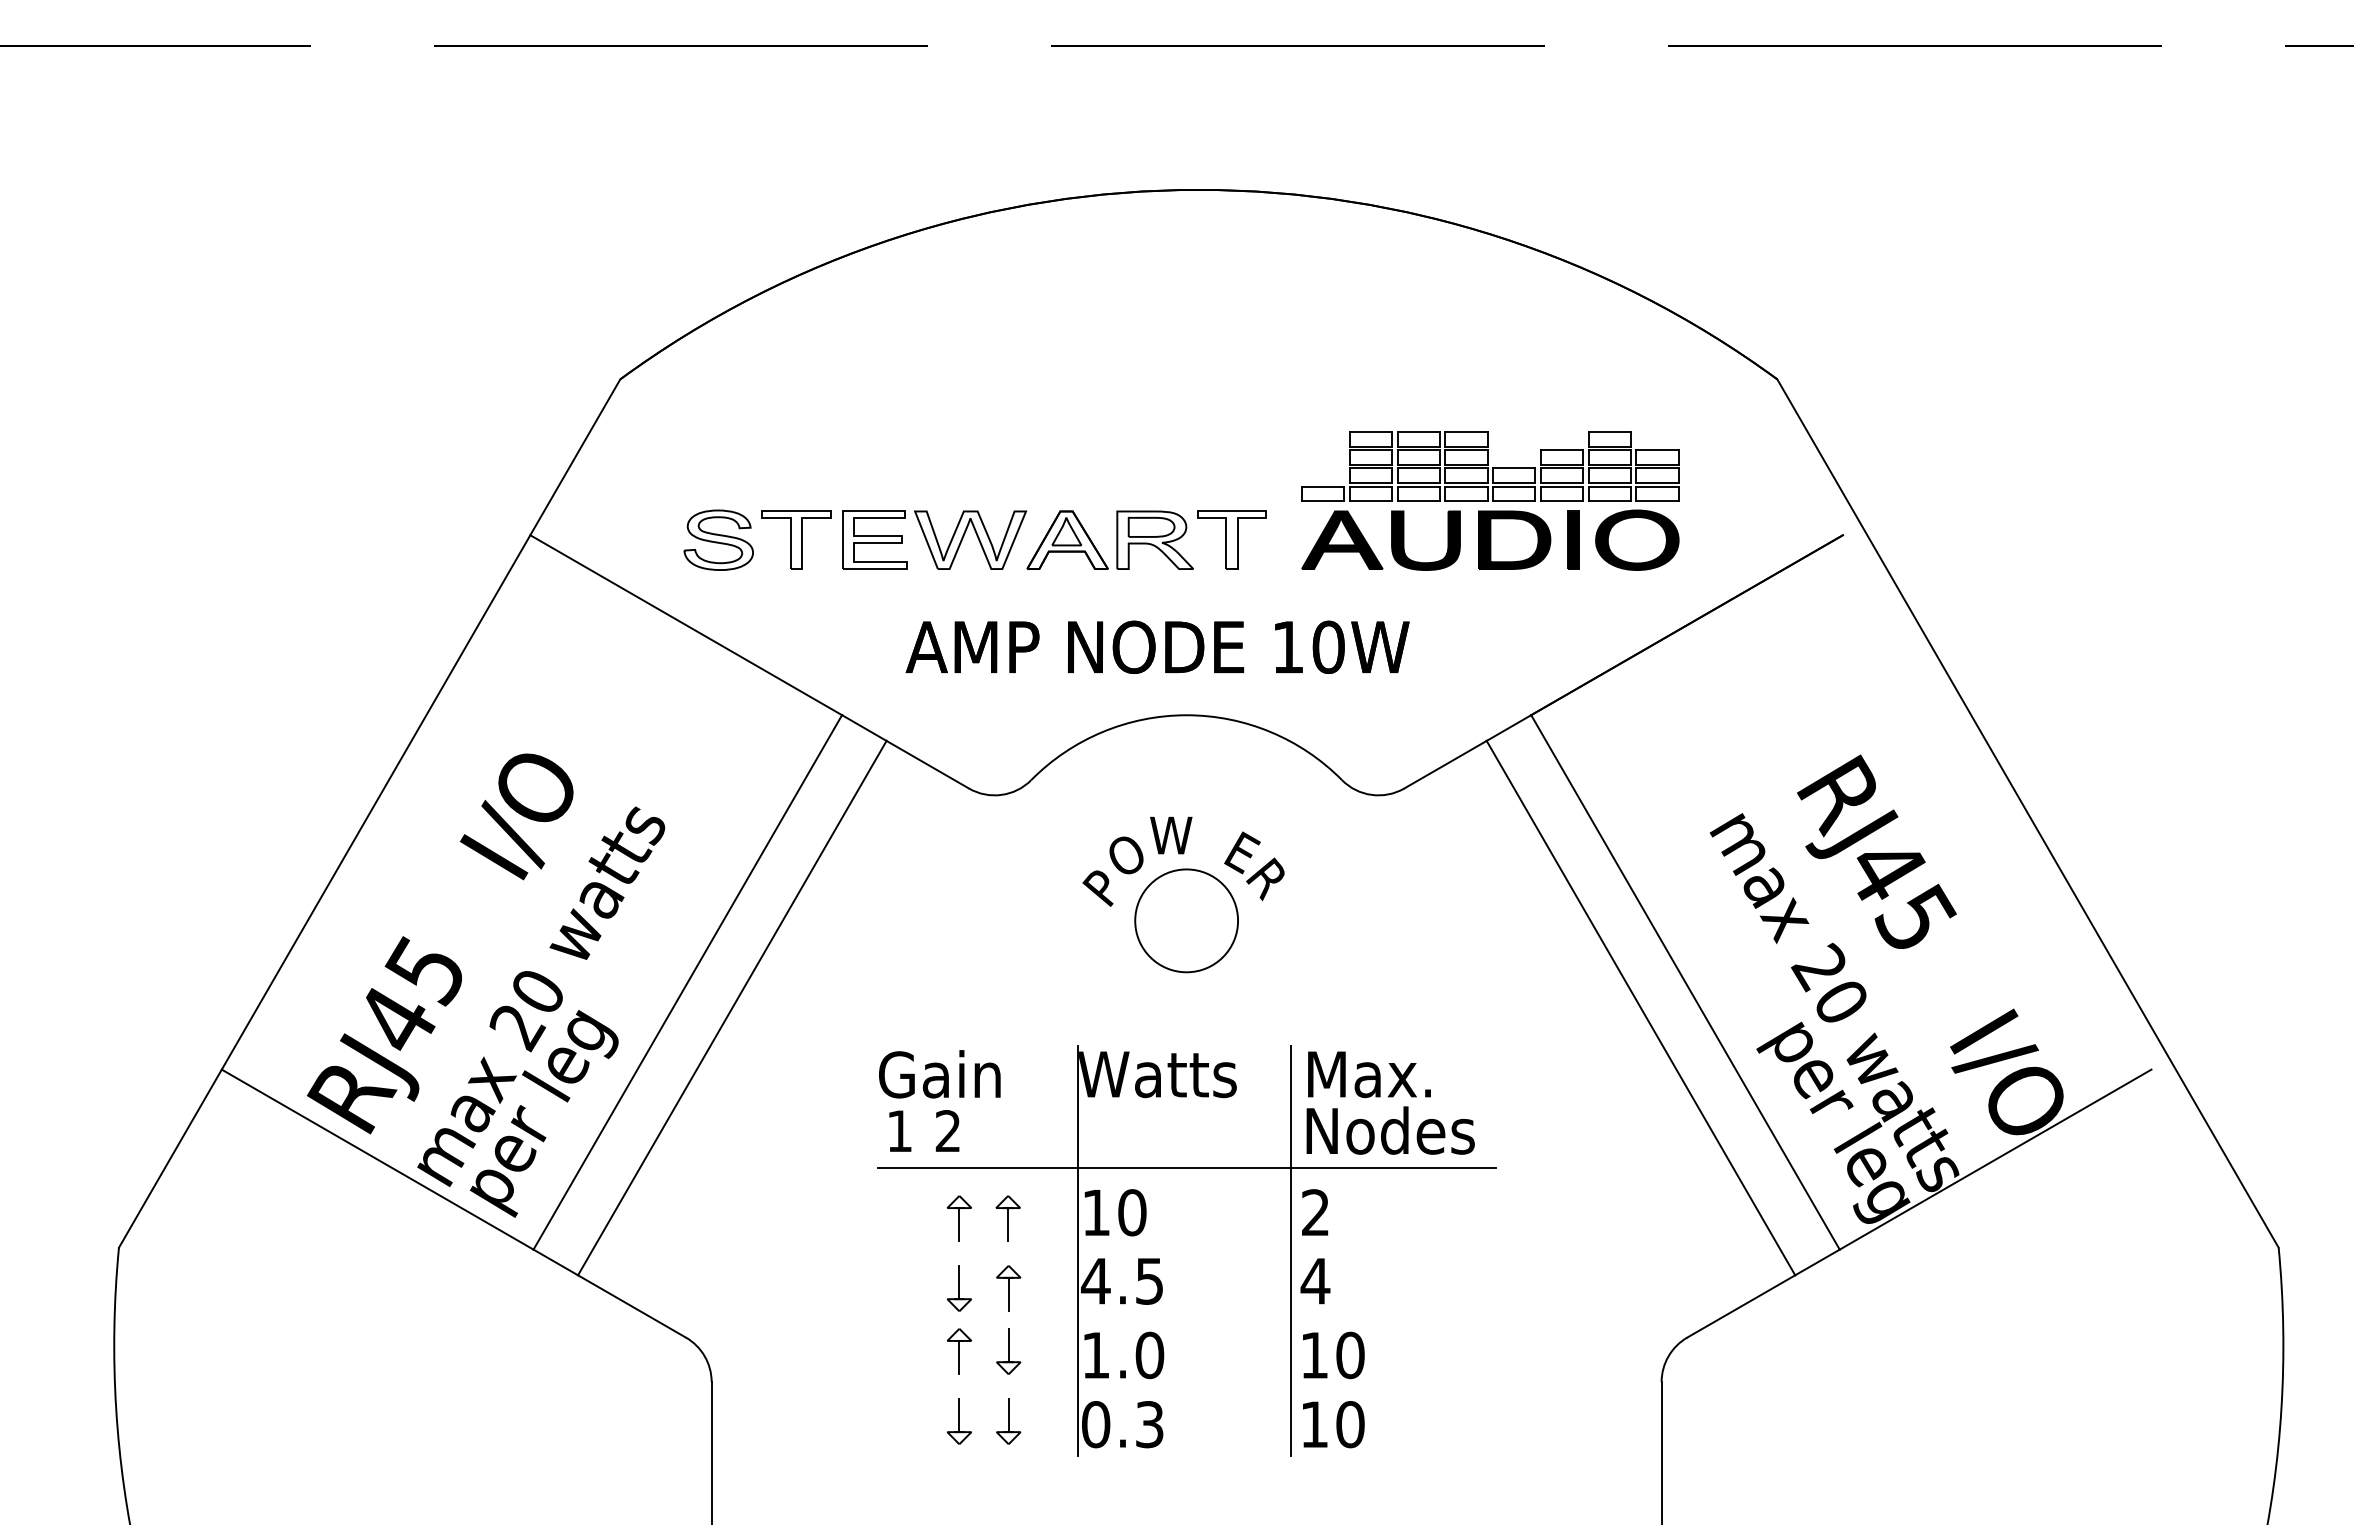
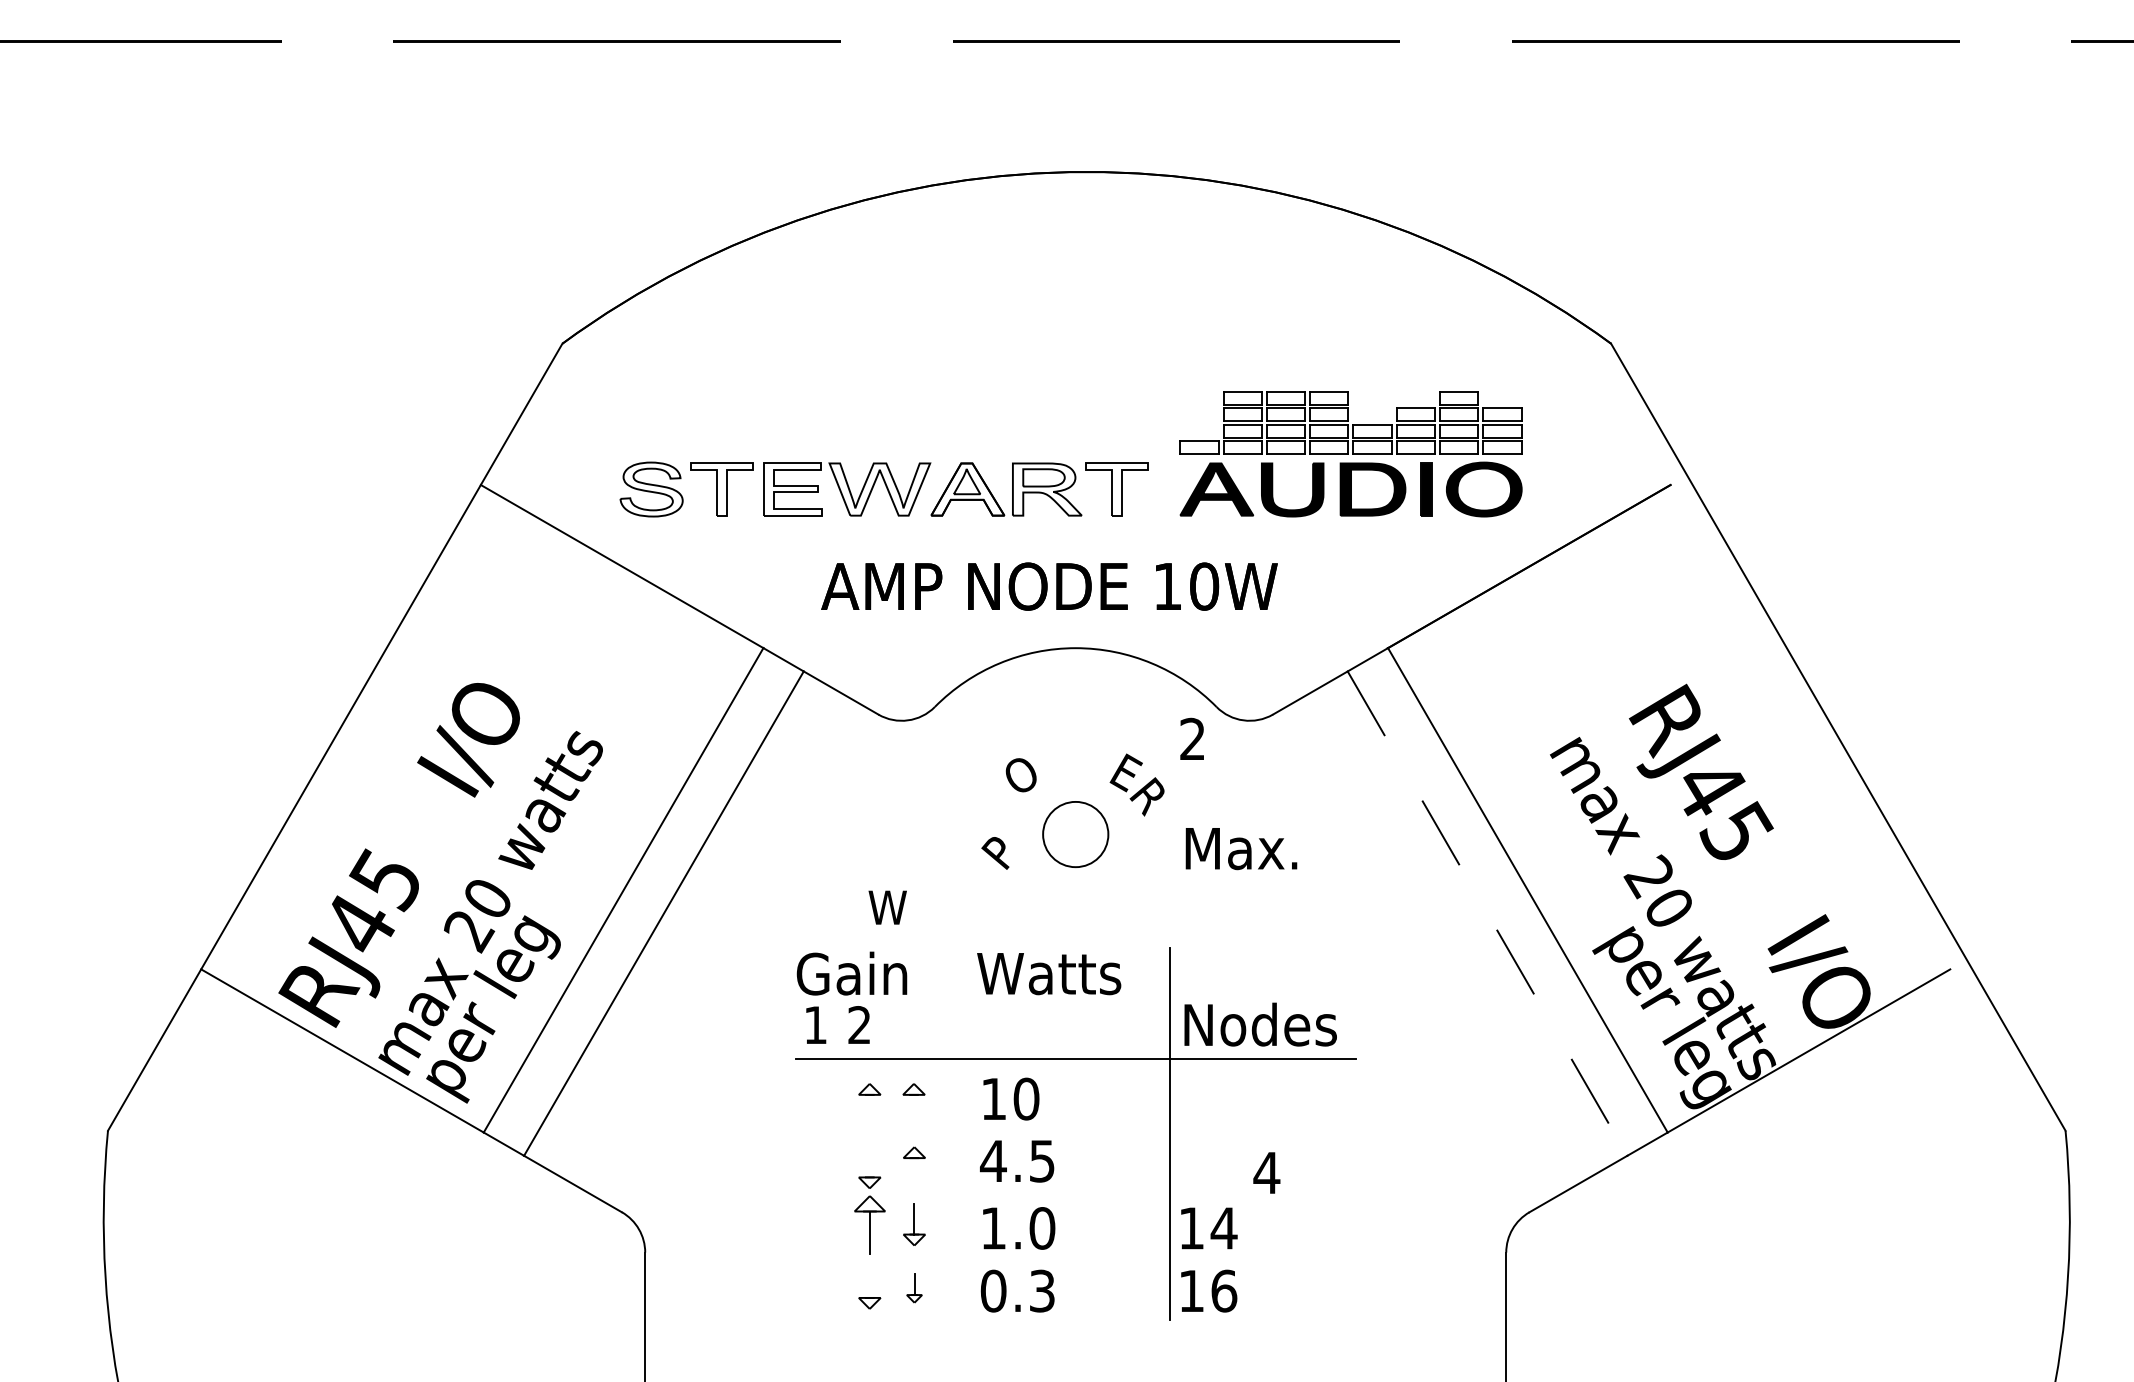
text: (1171, 835) -> (887, 907), moved
text: (1097, 888) -> (994, 853), moved
circle: (1186, 920) -> (1075, 834), size x0.7
line: (1640, 1008) -> (1487, 913), solid -> dashed
text: (1369, 1074) -> (1241, 848), moved
text: (1315, 1212) -> (1192, 739), moved
line: (959, 1224) -> (869, 1109), removed
line: (1008, 1224) -> (914, 1109), removed
line: (1077, 1251) -> (976, 1134), removed
text: (1315, 1281) -> (1266, 1173), moved
line: (959, 1282) -> (869, 1162), removed
line: (1008, 1294) -> (914, 1173), removed
part: (958, 1351) -> (868, 1224), size x1.4
text: (1350, 1355) -> (1224, 1228), 10 -> 14
line: (959, 1415) -> (869, 1282), removed
part: (1008, 1421) -> (914, 1288), size x0.7
text: (1350, 1424) -> (1224, 1291), 10 -> 16

